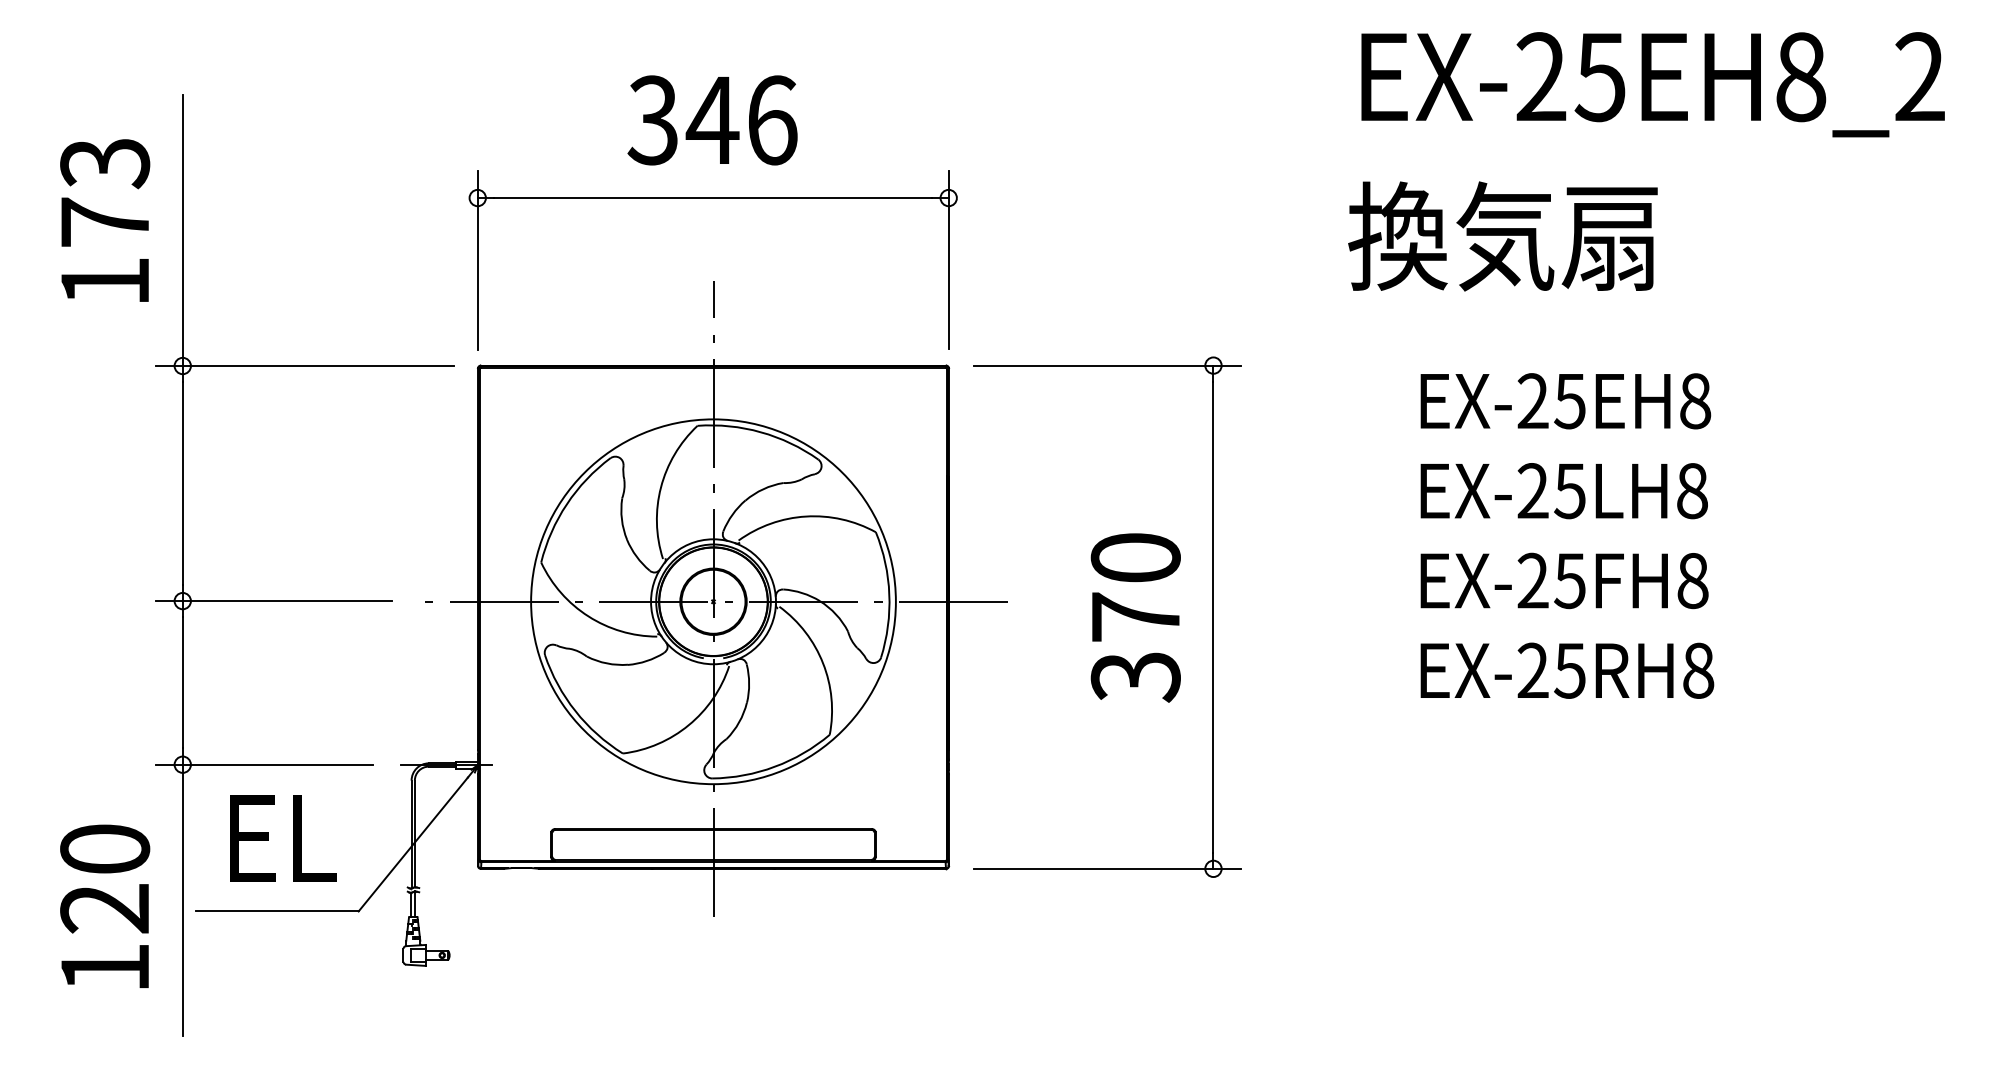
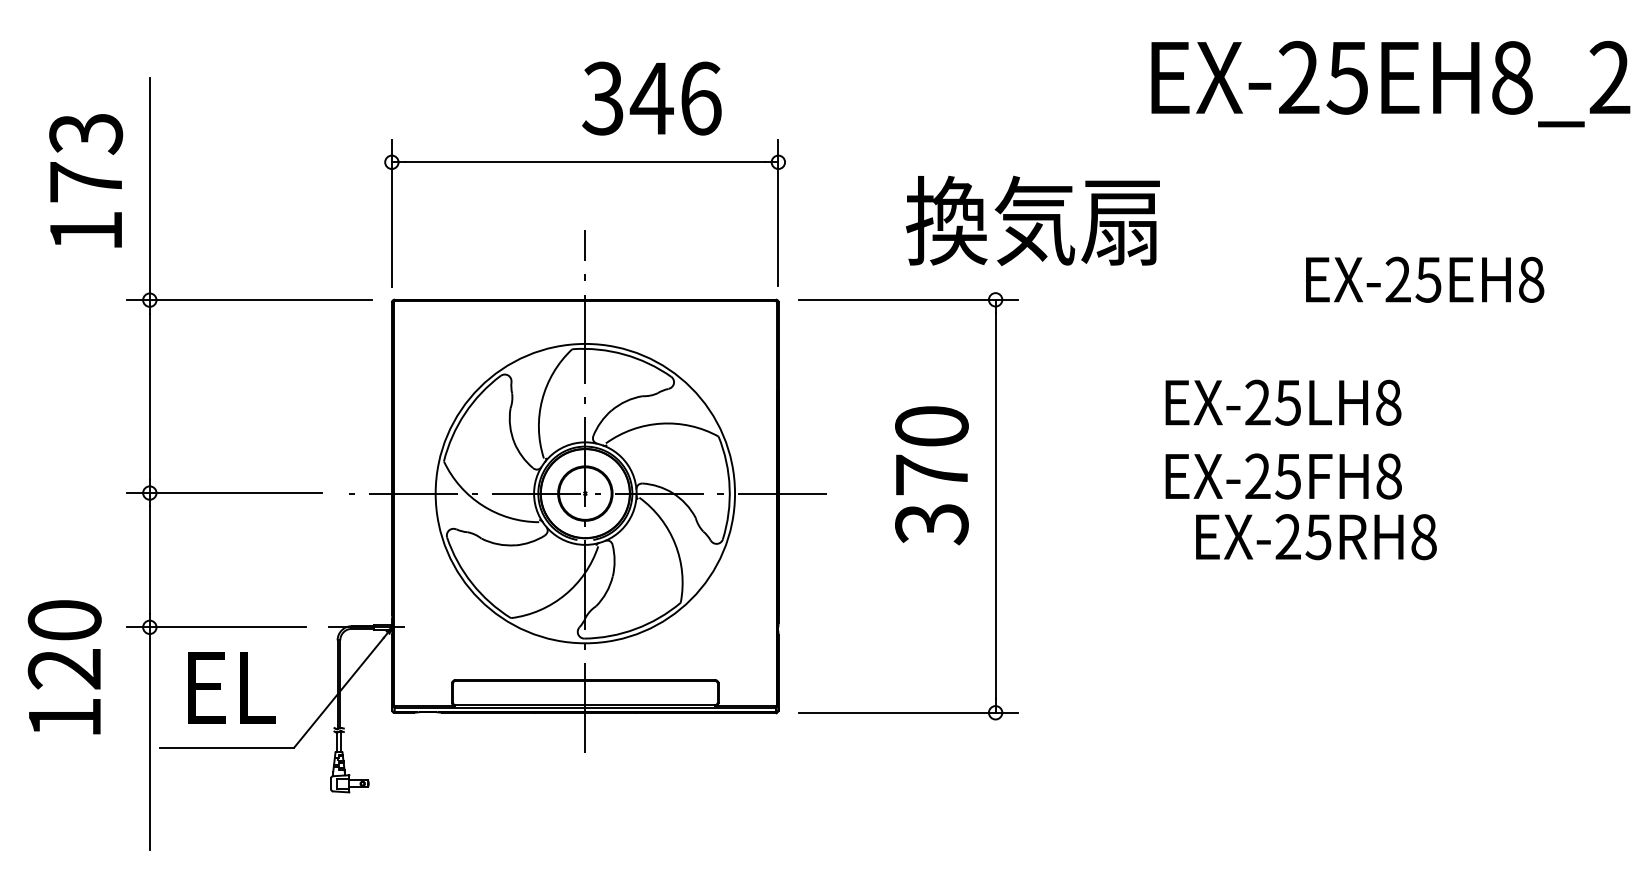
text: (1652, 84) -> (1390, 83), moved
text: (712, 120) -> (651, 98), moved
text: (1502, 236) -> (1032, 220), moved
text: (1565, 401) -> (1424, 280), moved
text: (1135, 617) -> (931, 475), moved
text: (1567, 670) -> (1316, 536), moved
text: (105, 905) -> (65, 666), moved

